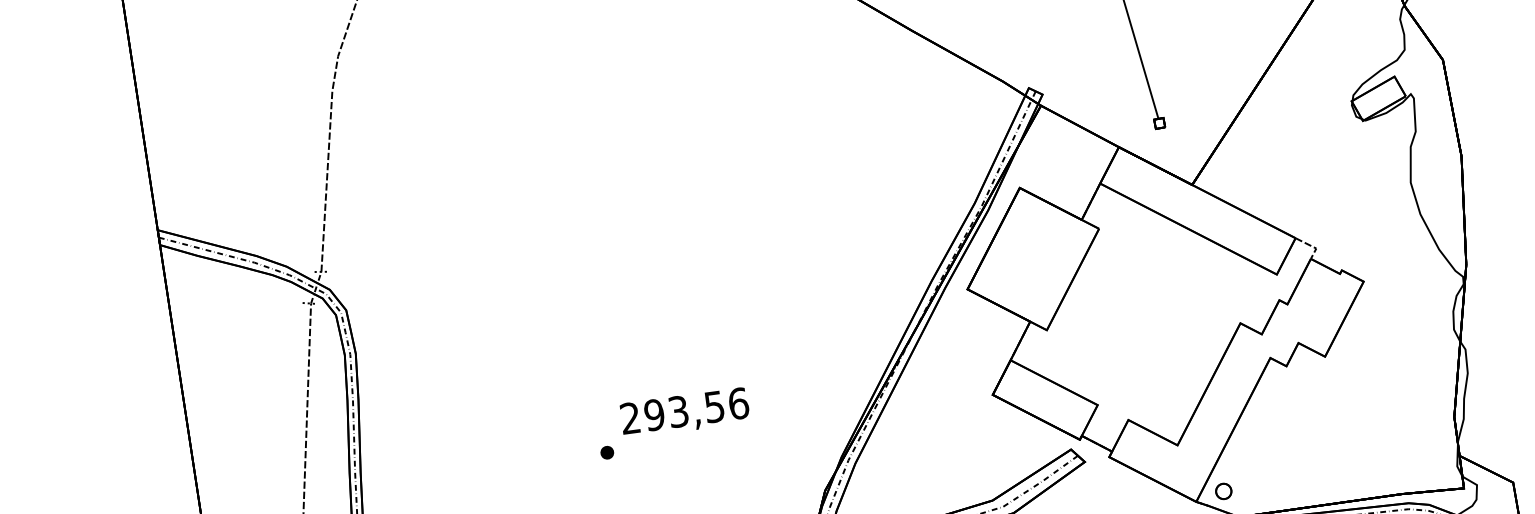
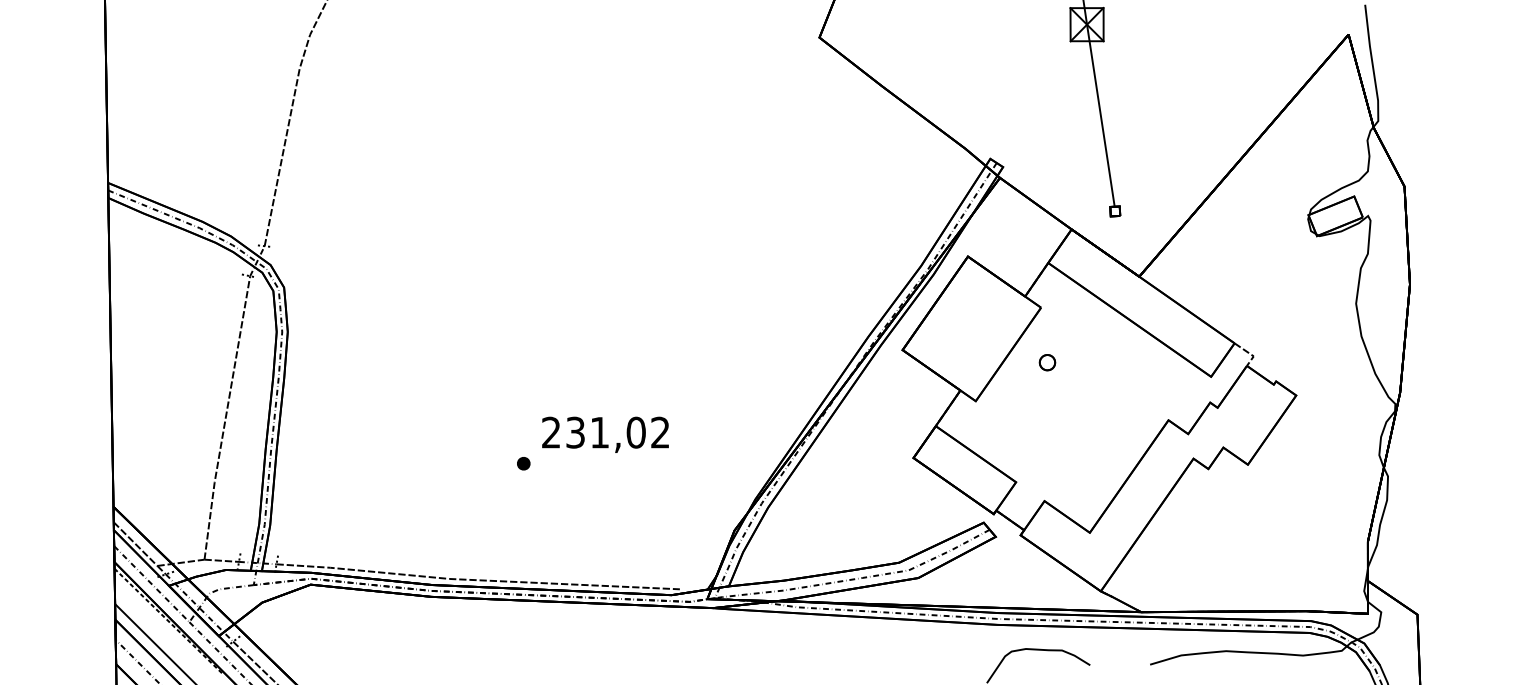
text: (697, 409) -> (618, 432), 293,56 -> 231,02
part: (1223, 491) -> (1047, 362), moved

